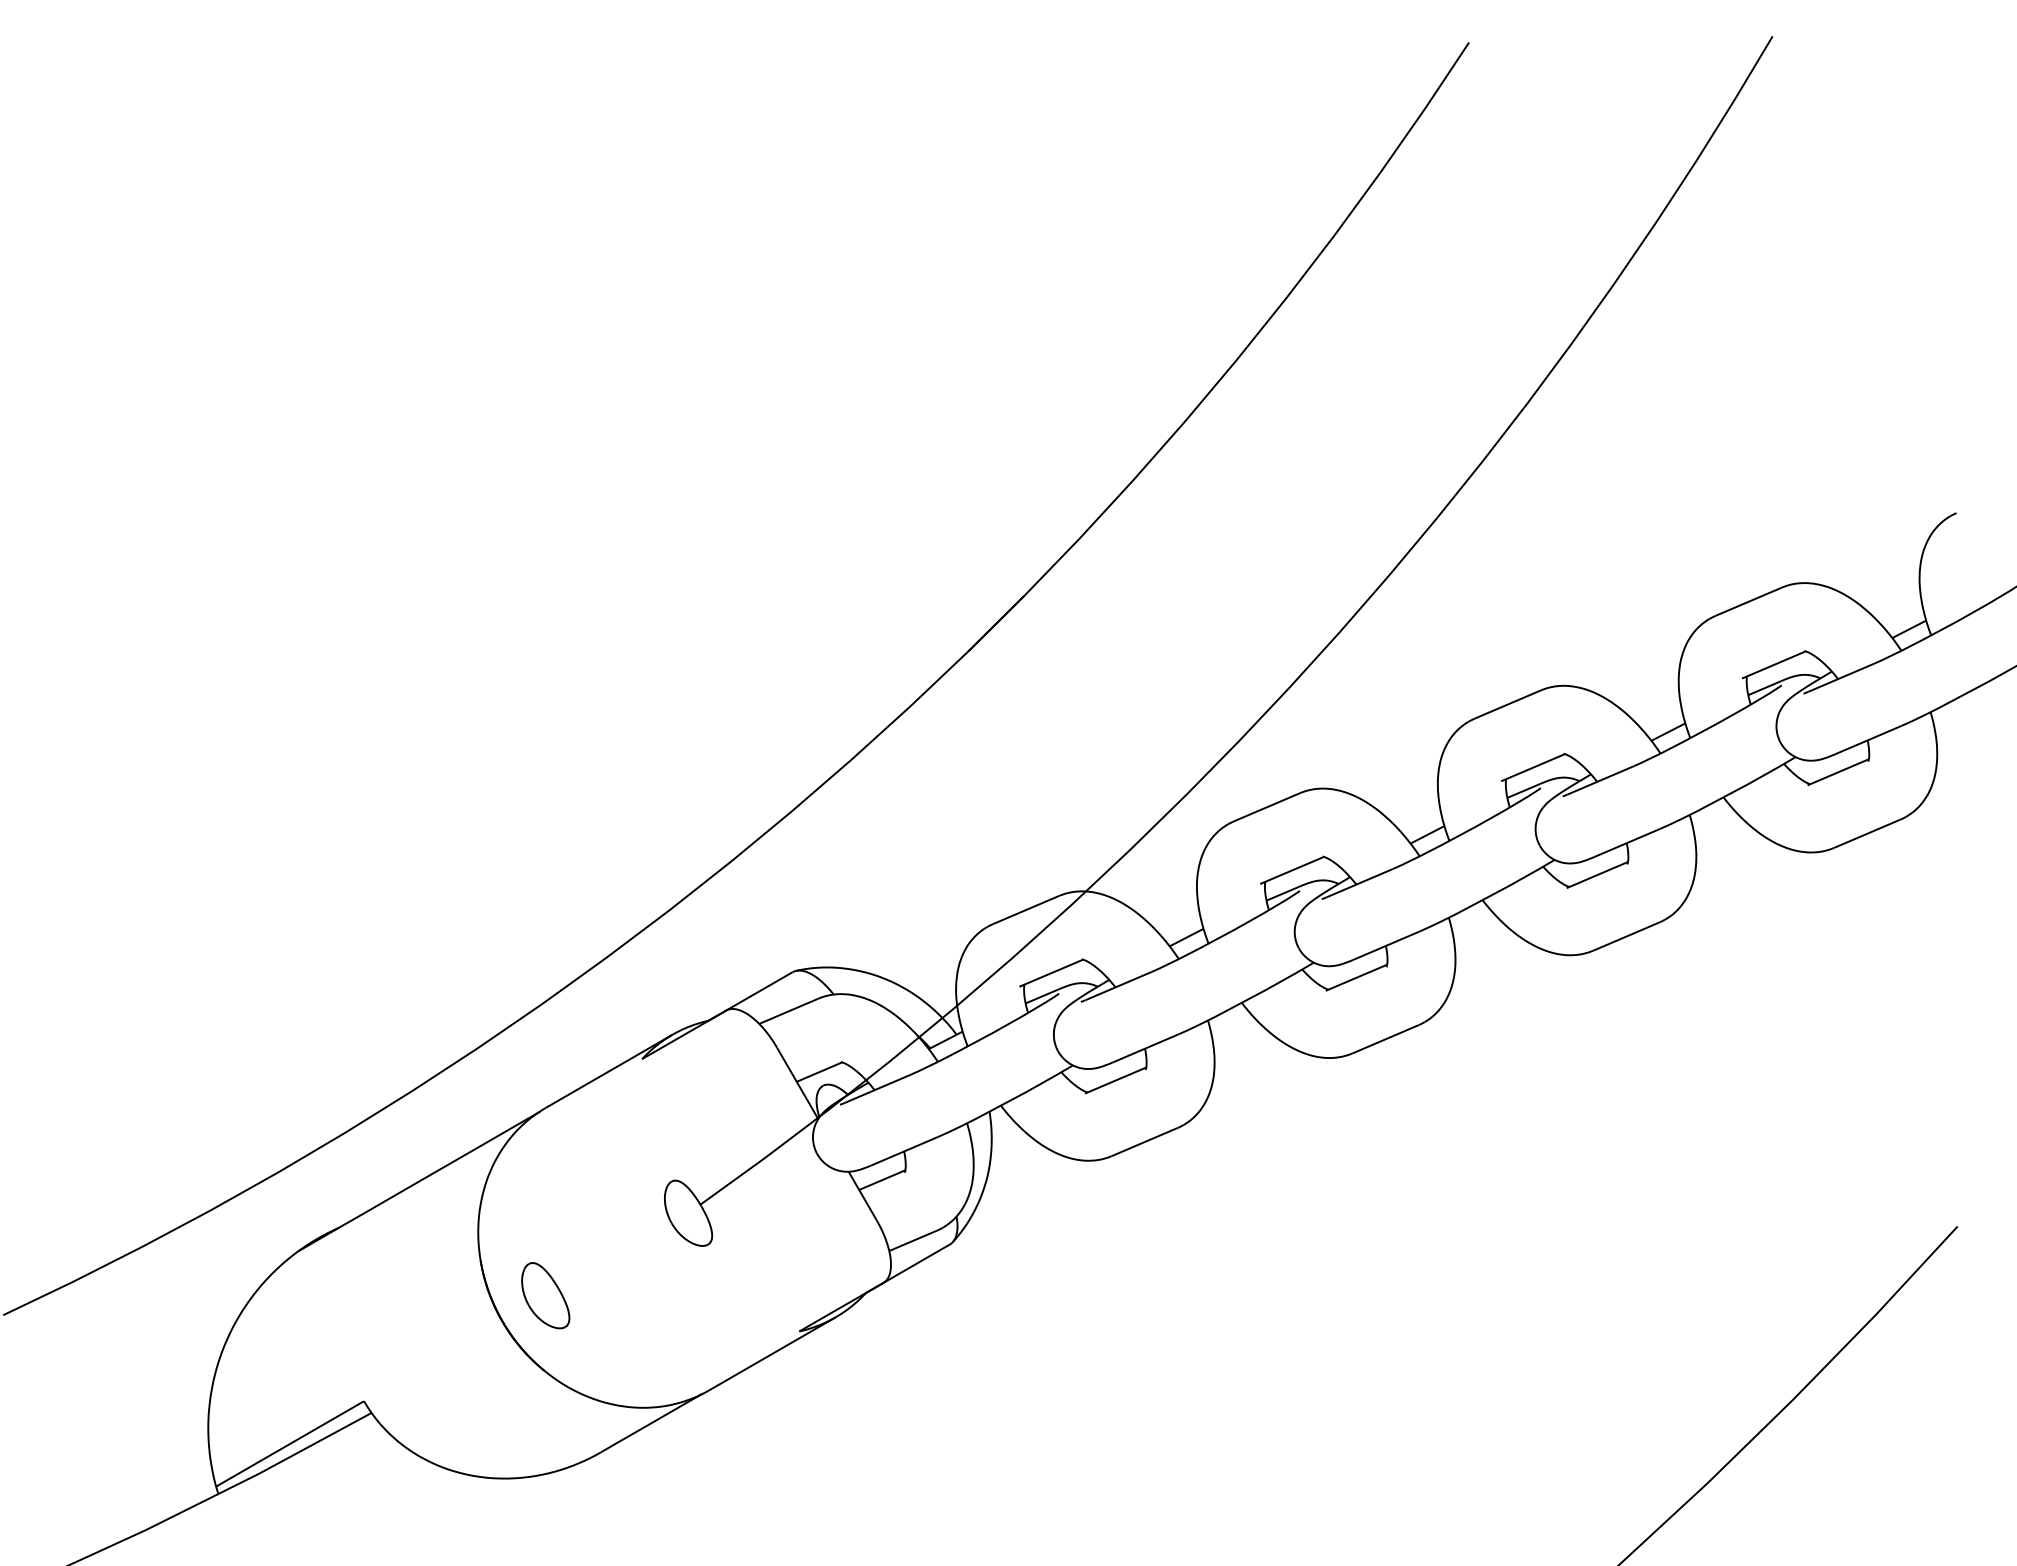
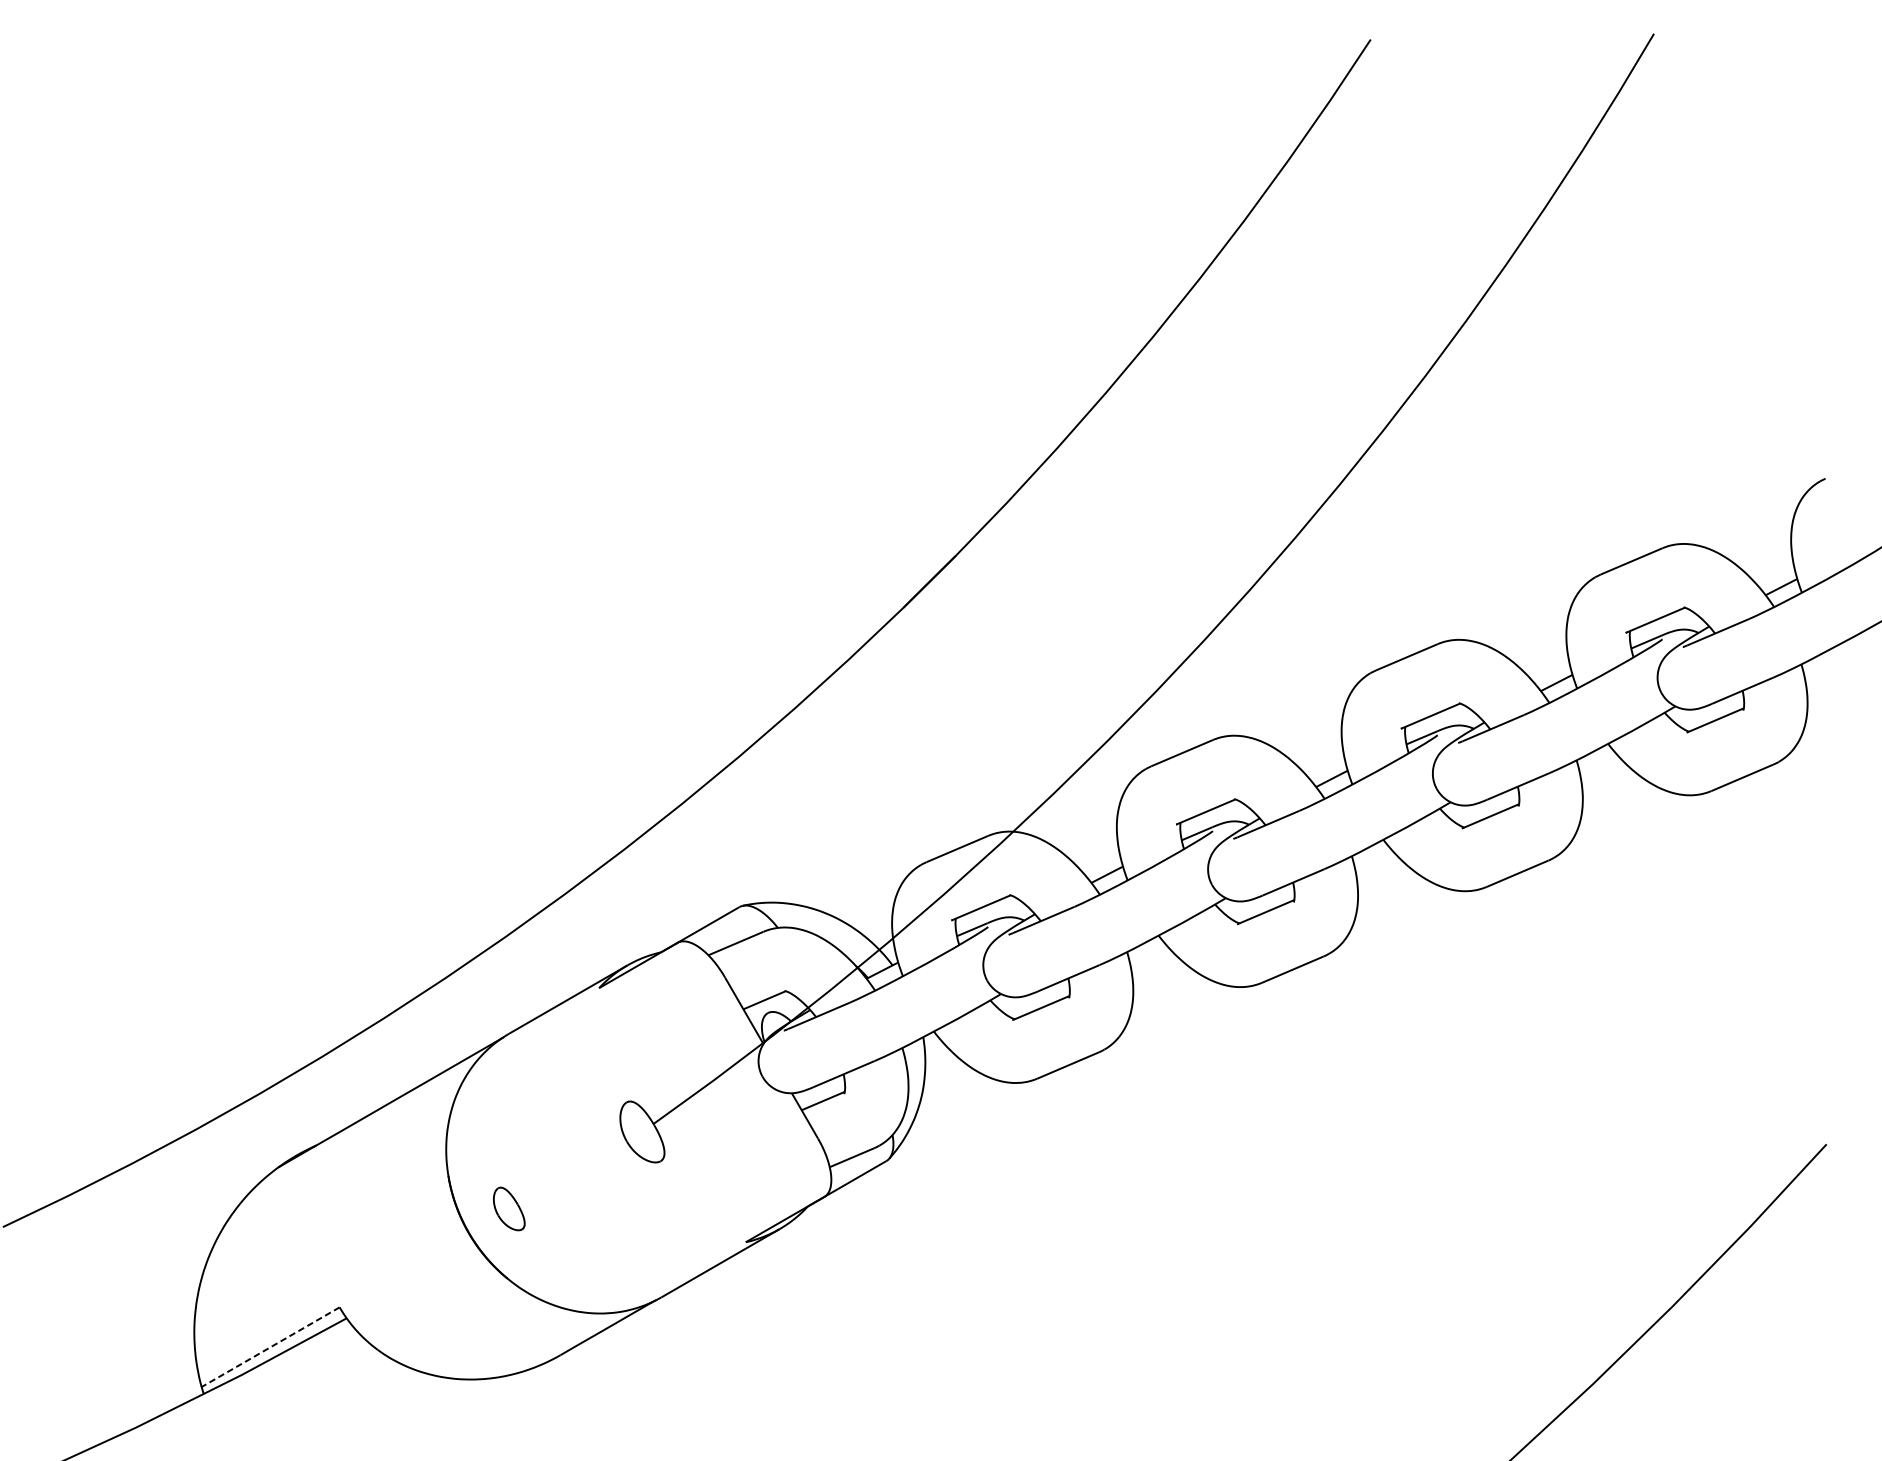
part: (545, 1295) -> (508, 1208), size x0.7
line: (289, 1444) -> (270, 1347), solid -> dashed

